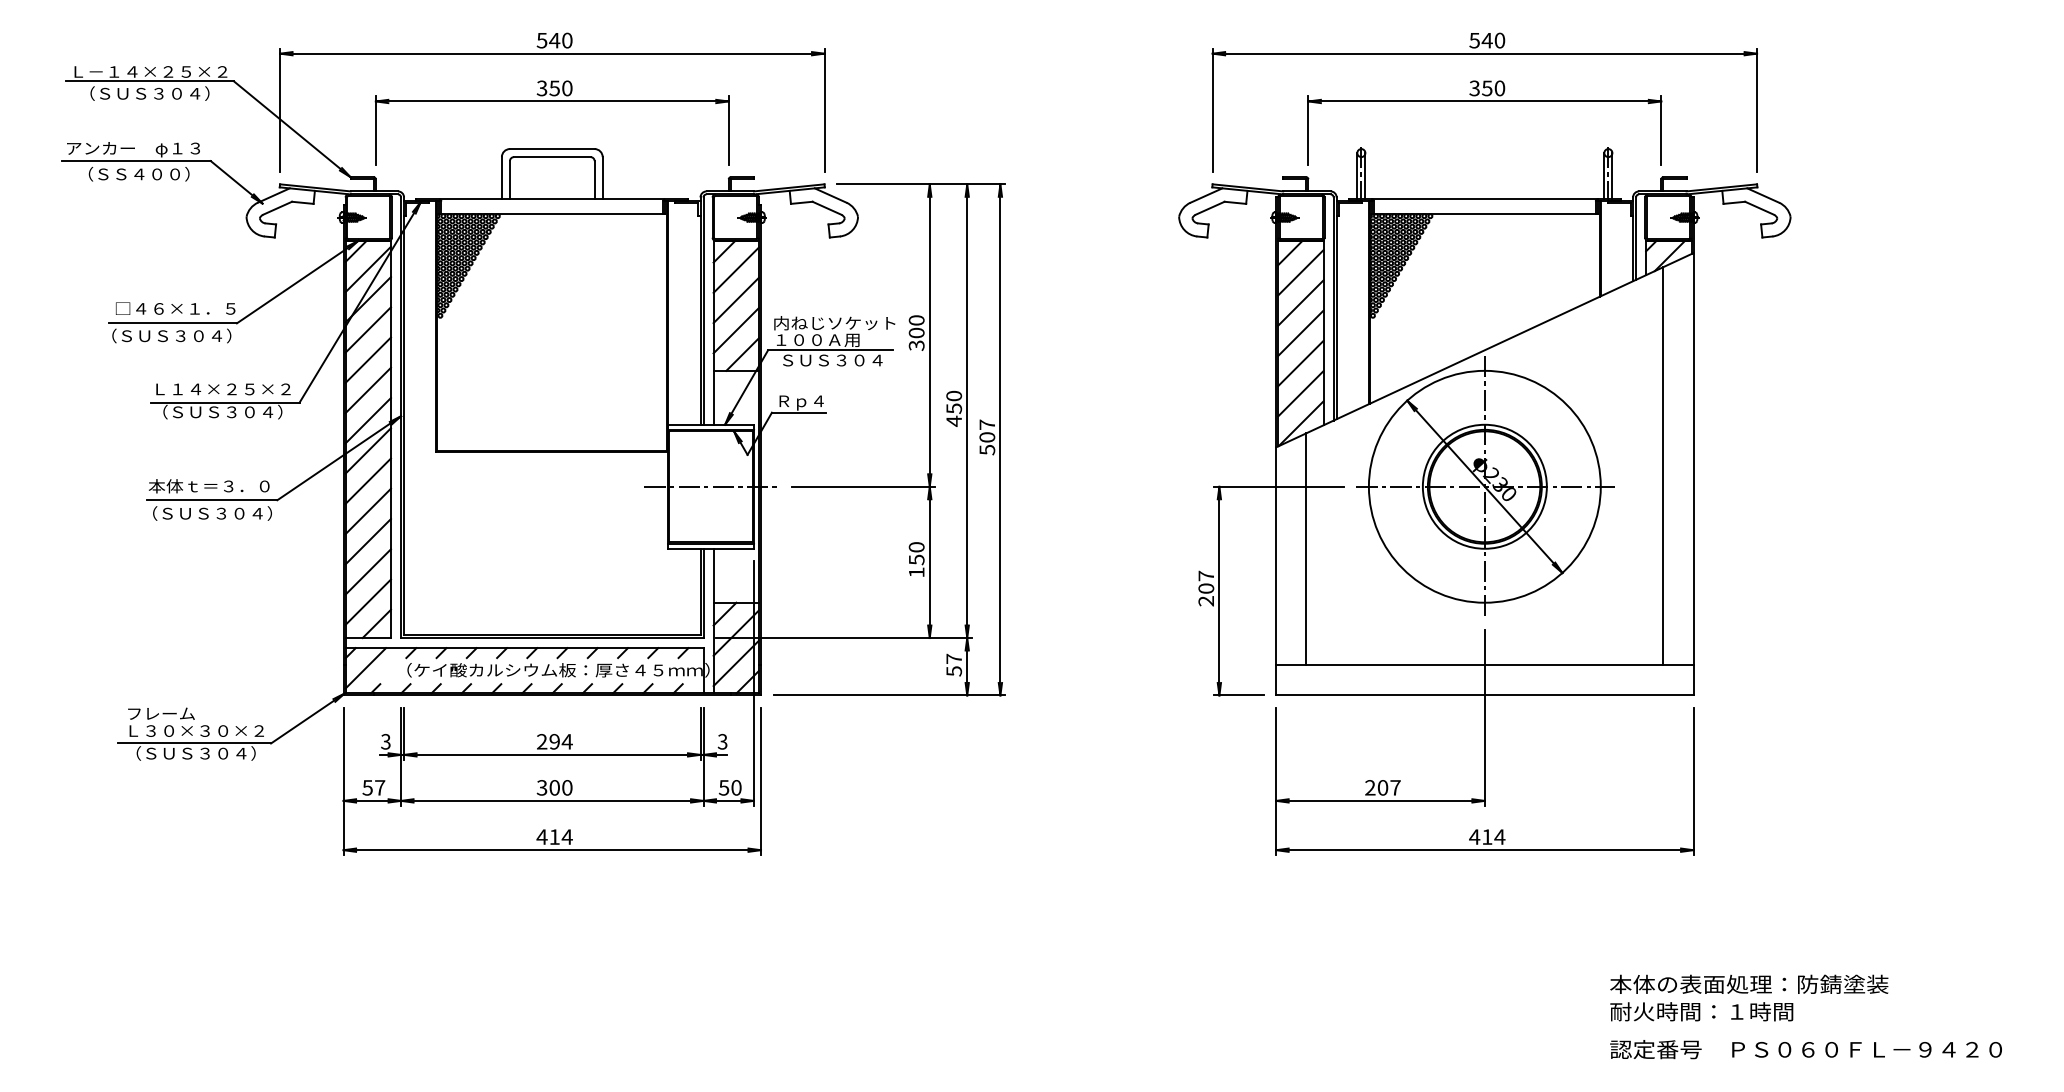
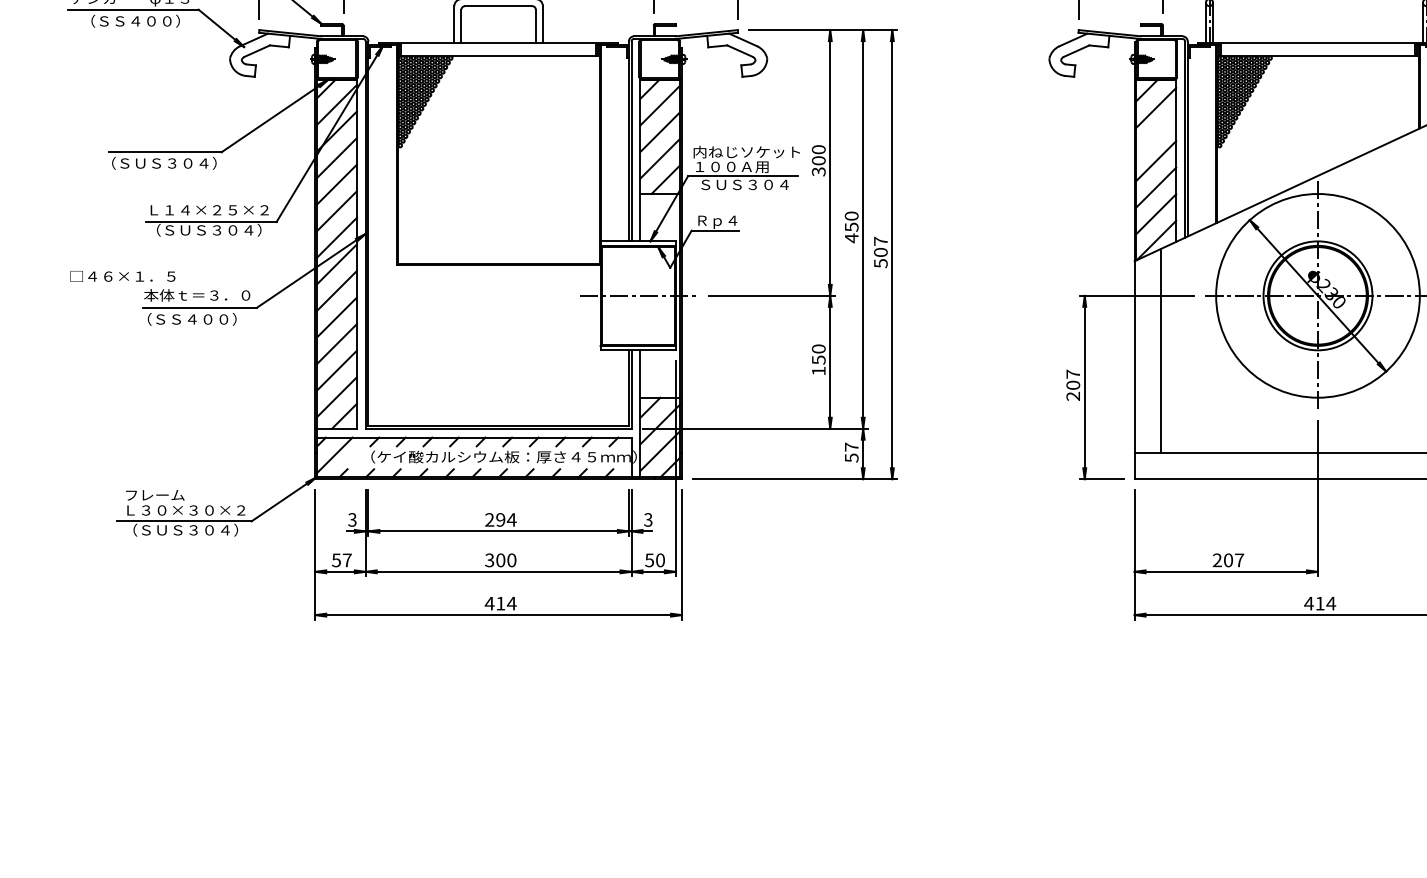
line: (1300, 302) -> (1156, 133), removed
text: (175, 308) -> (122, 276), moved
text: (225, 513) -> (211, 319), （ＳＵＳ３０４） -> （ＳＳ４００）

